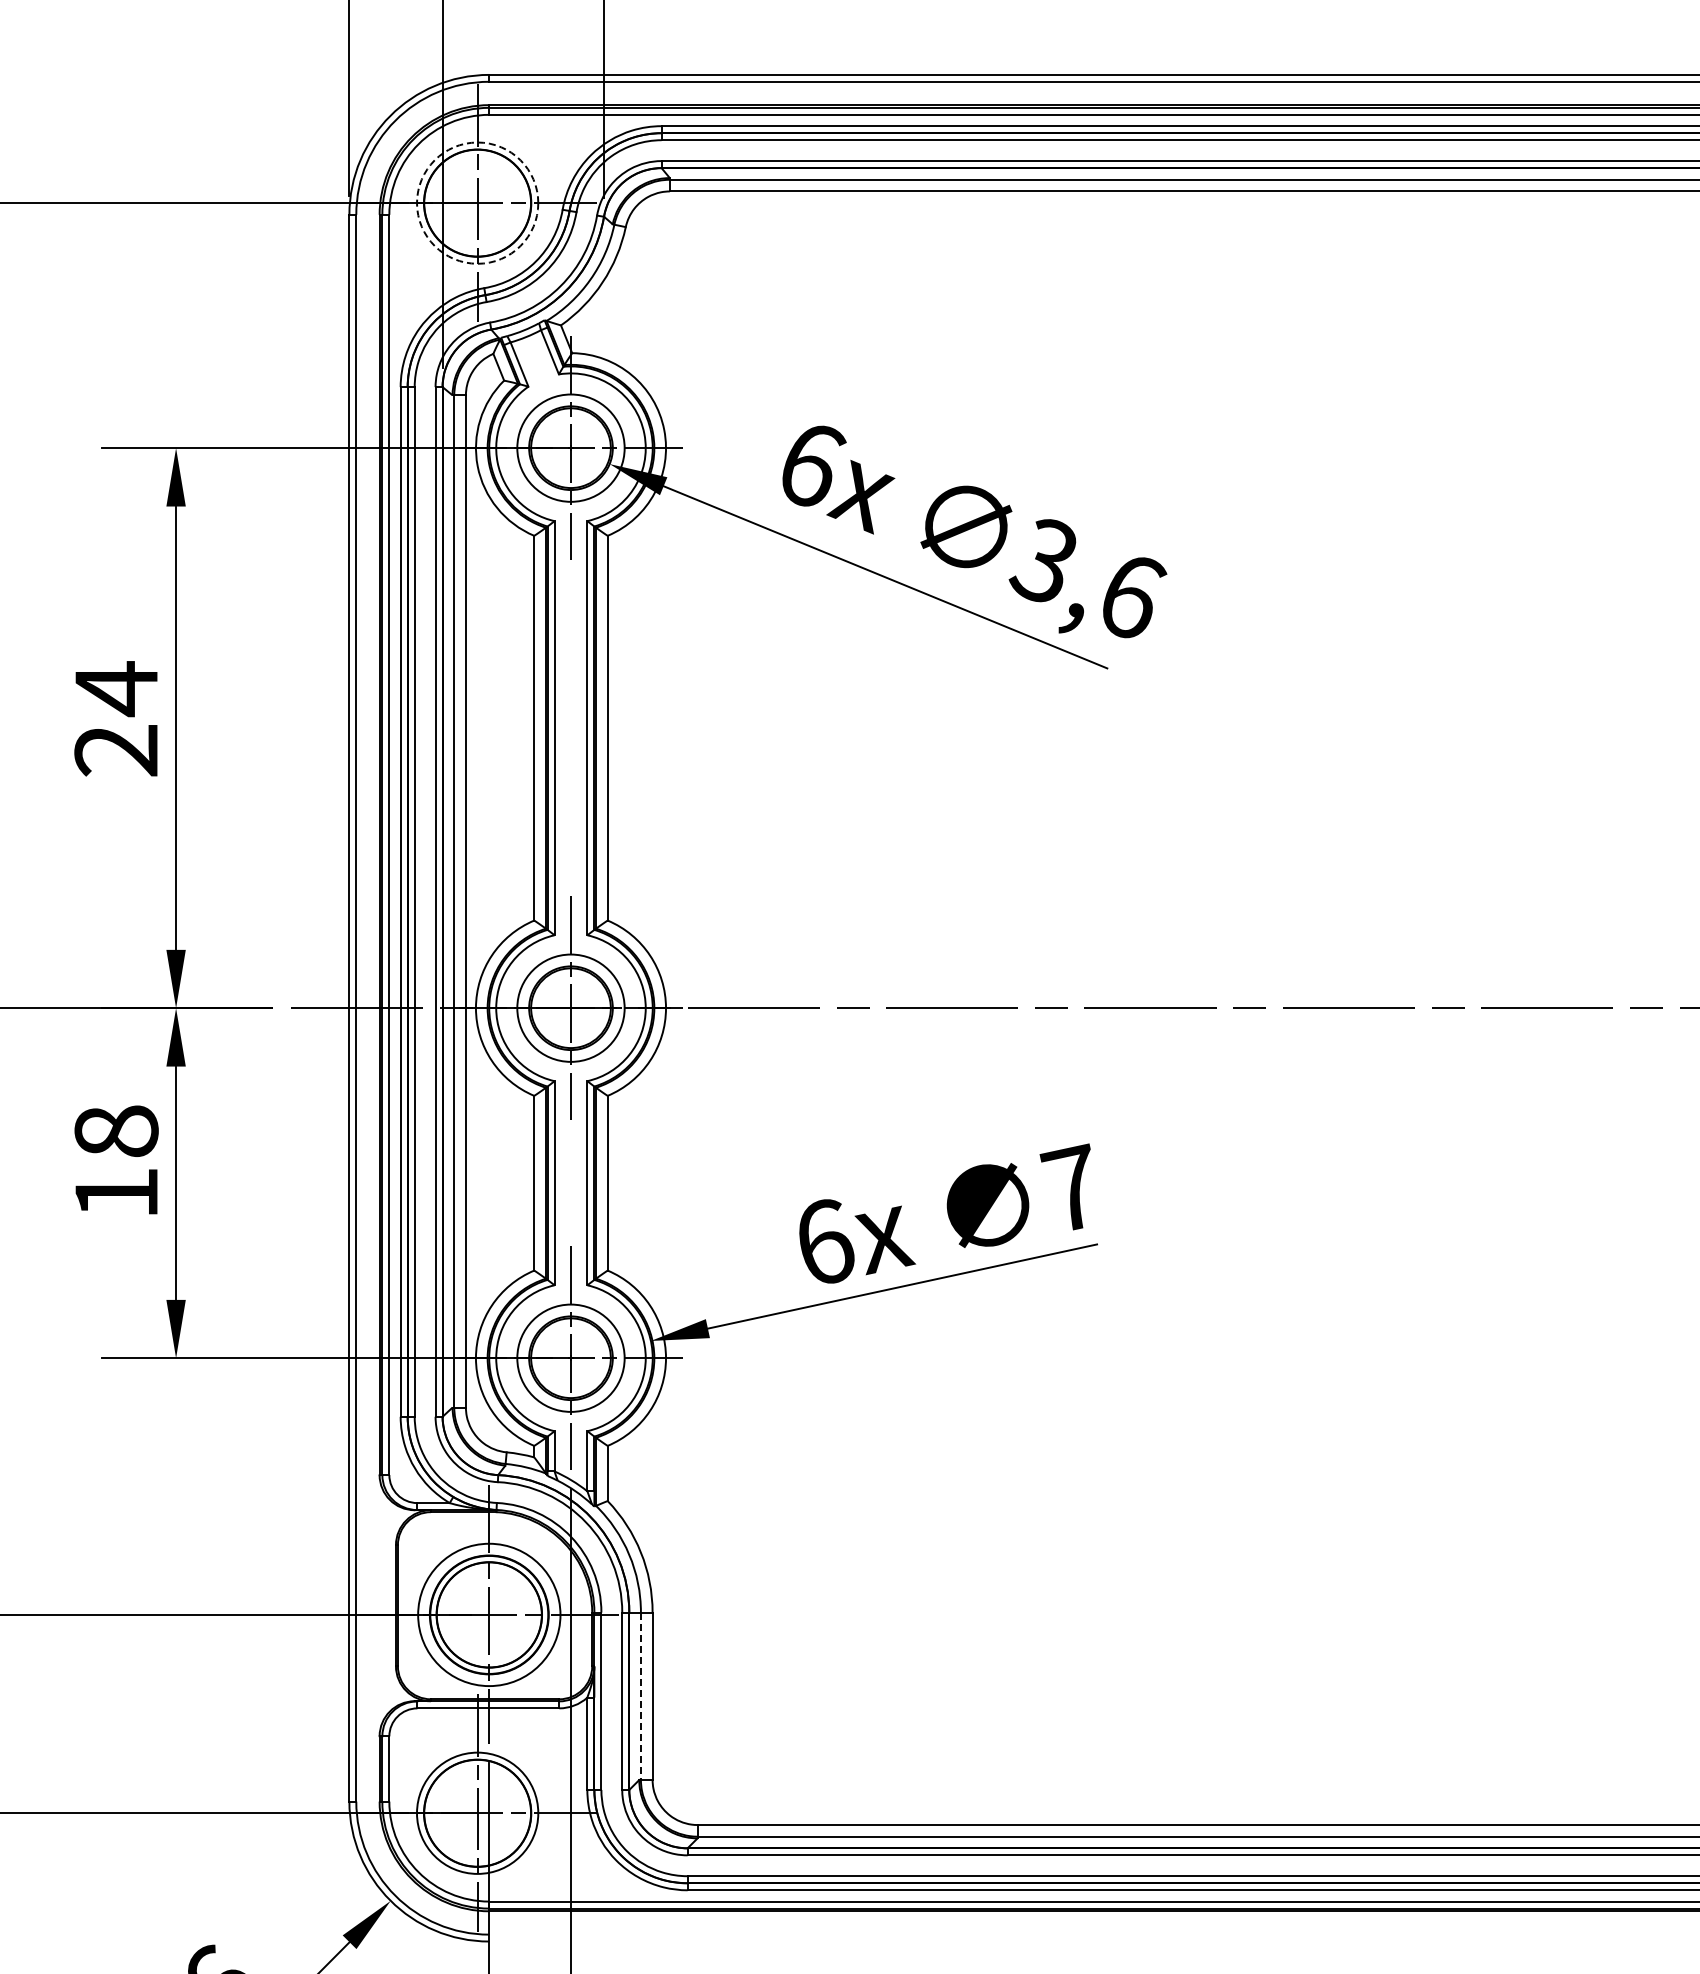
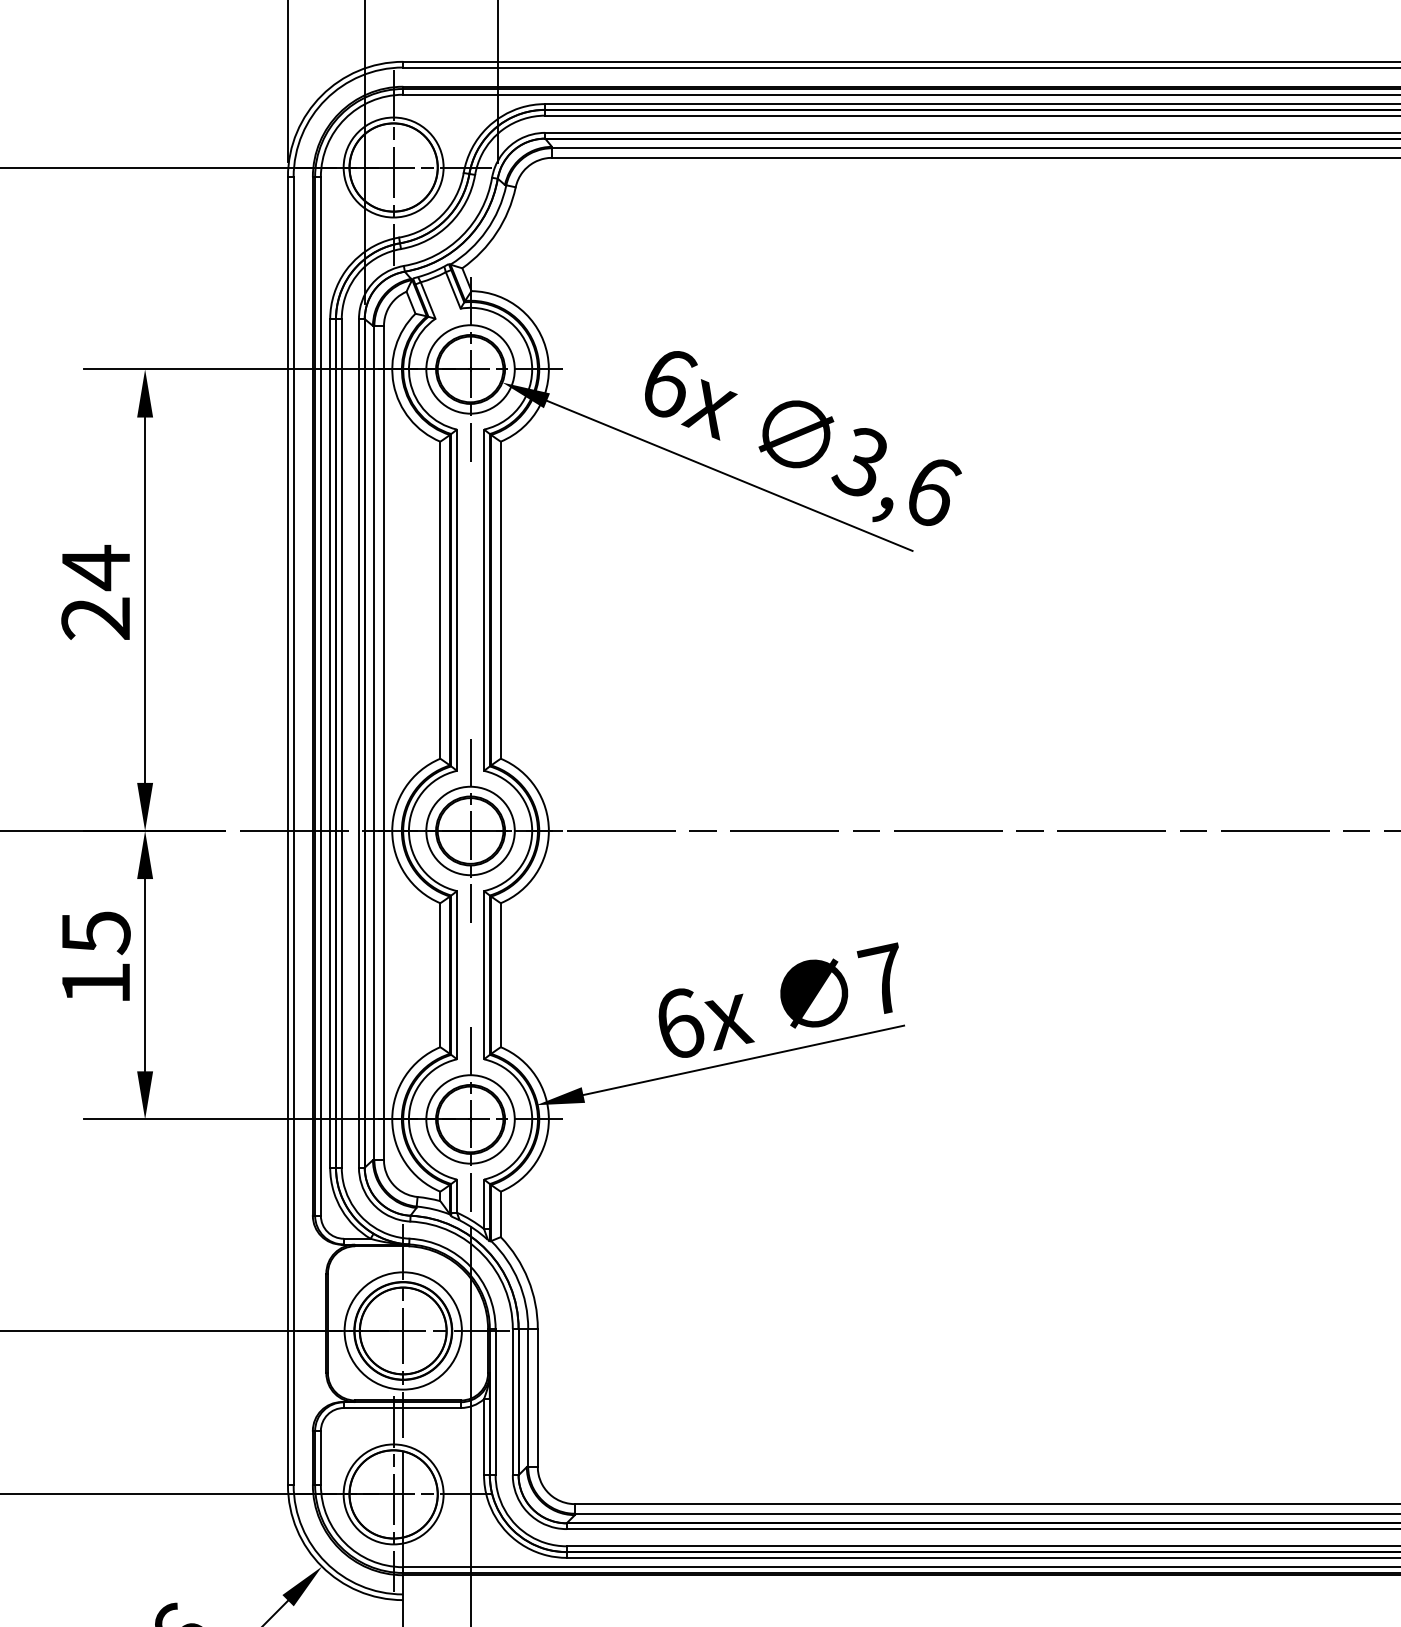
circle: (477, 202) -> (393, 166), dashed -> solid
text: (116, 1131) -> (96, 932), 18 -> 15
line: (640, 1696) -> (527, 1398), dashed -> solid

